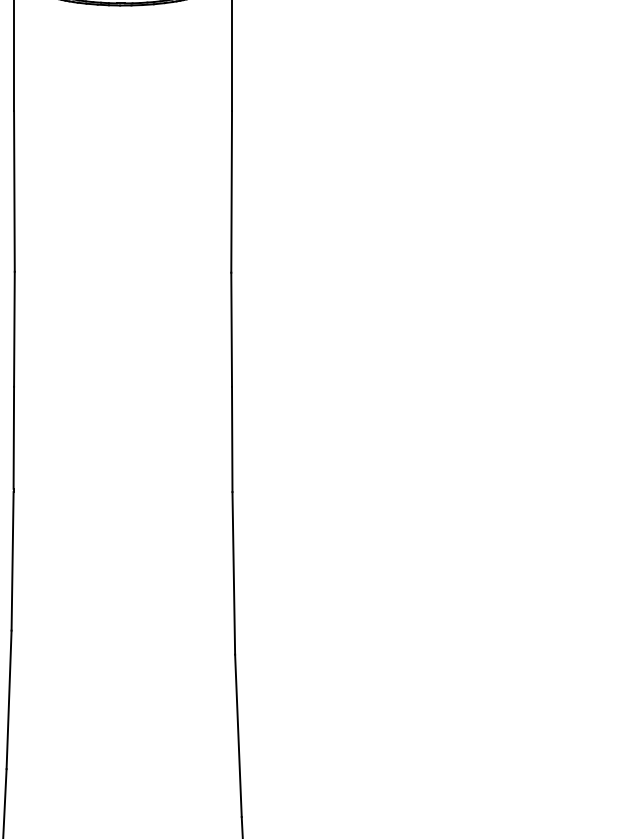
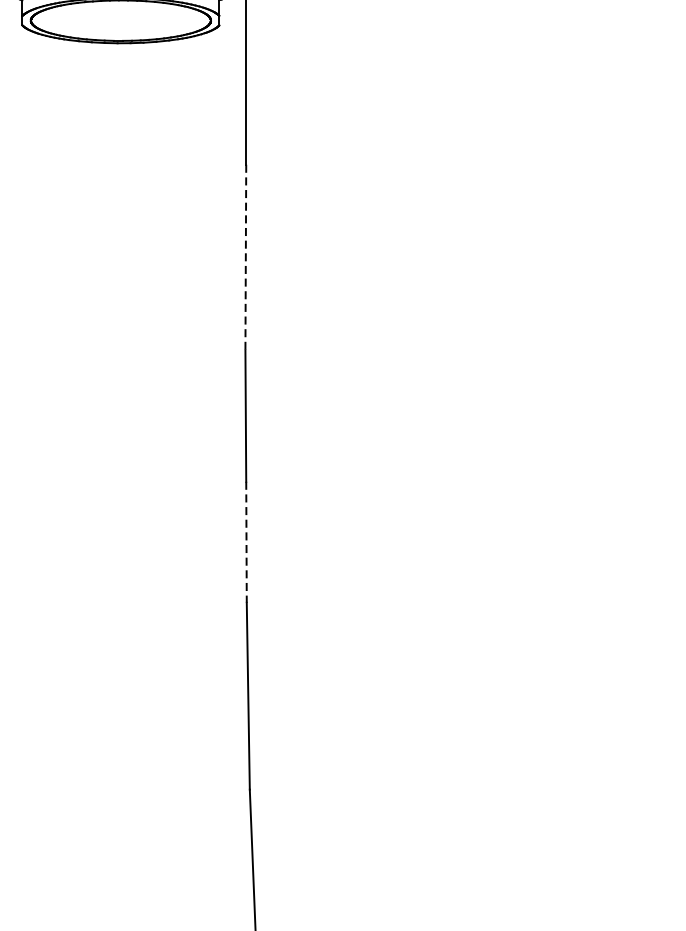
line: (231, 191) -> (245, 257), solid -> dashed
line: (232, 439) -> (246, 542), solid -> dashed

